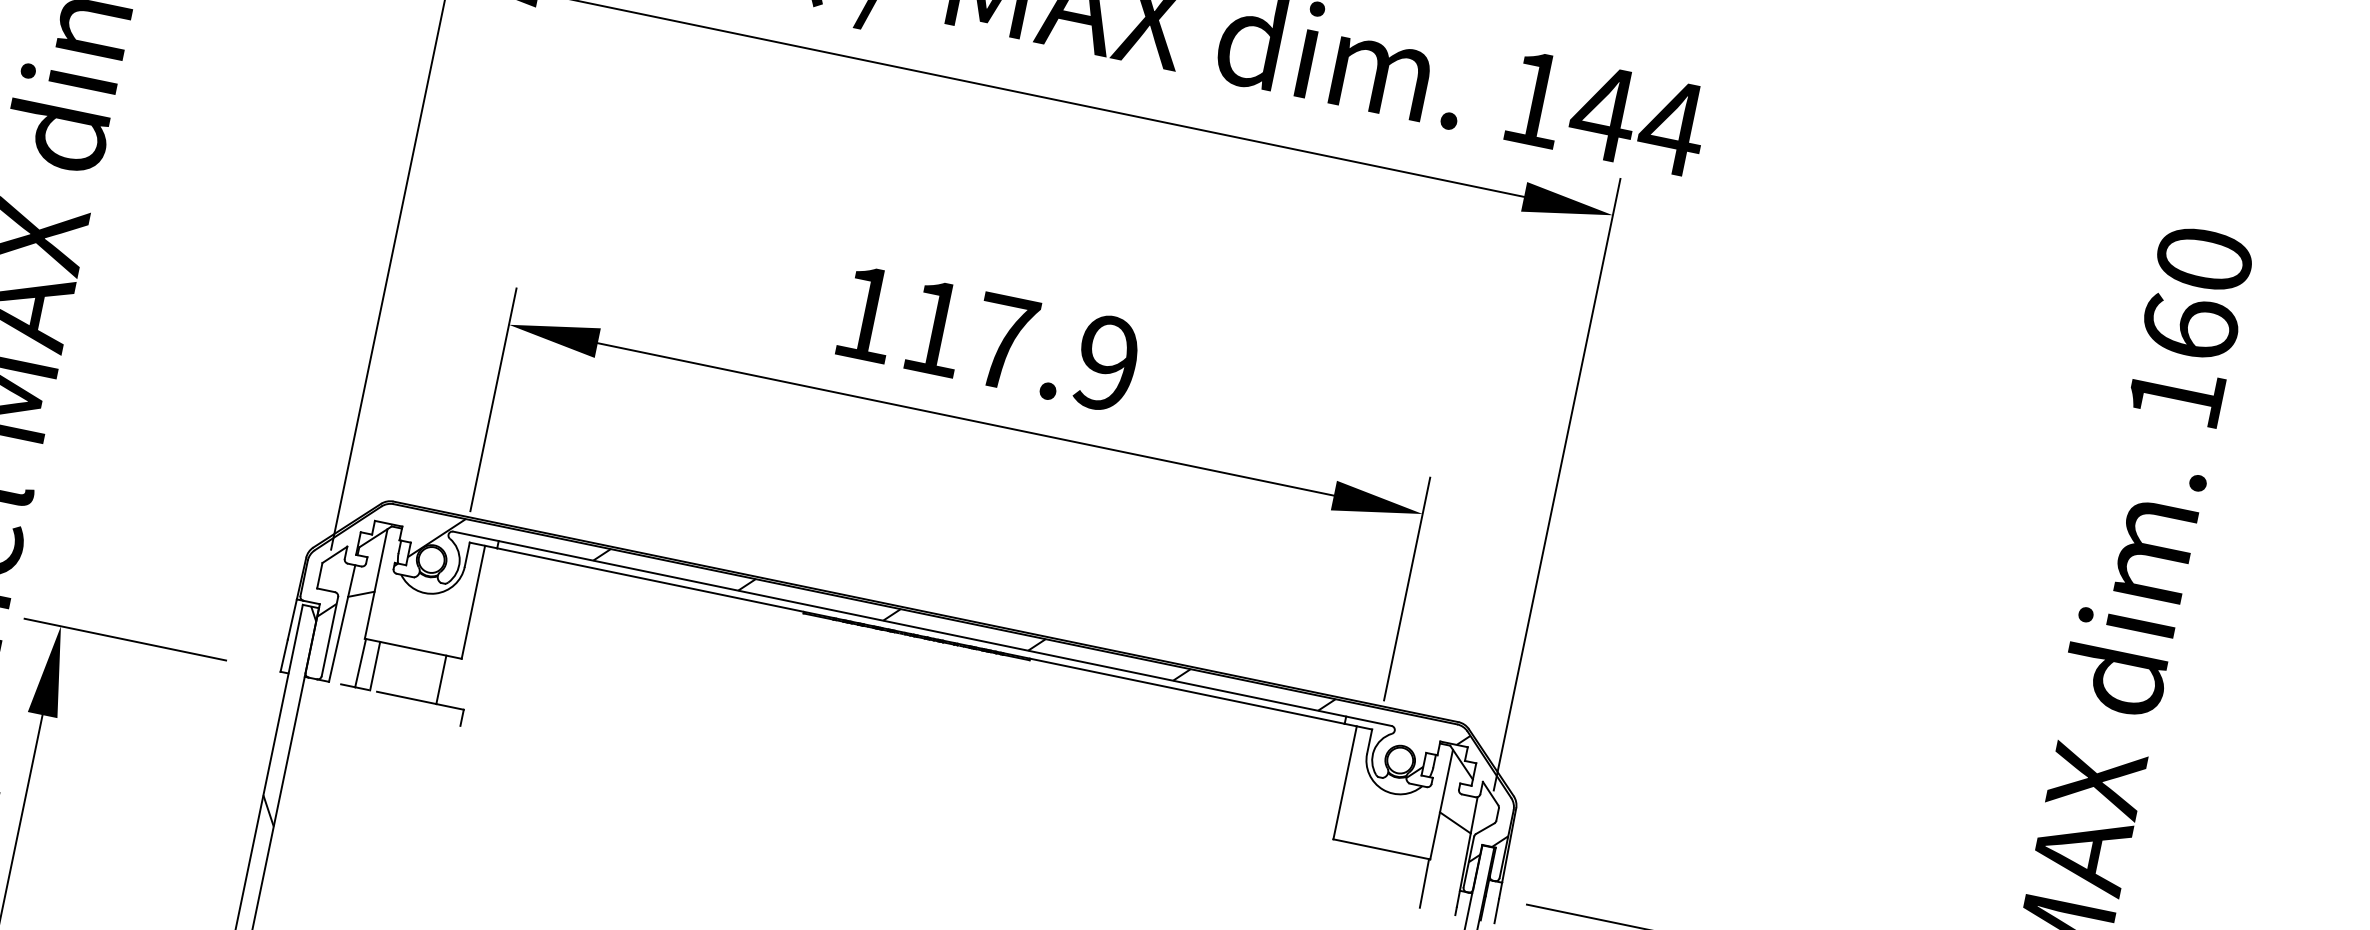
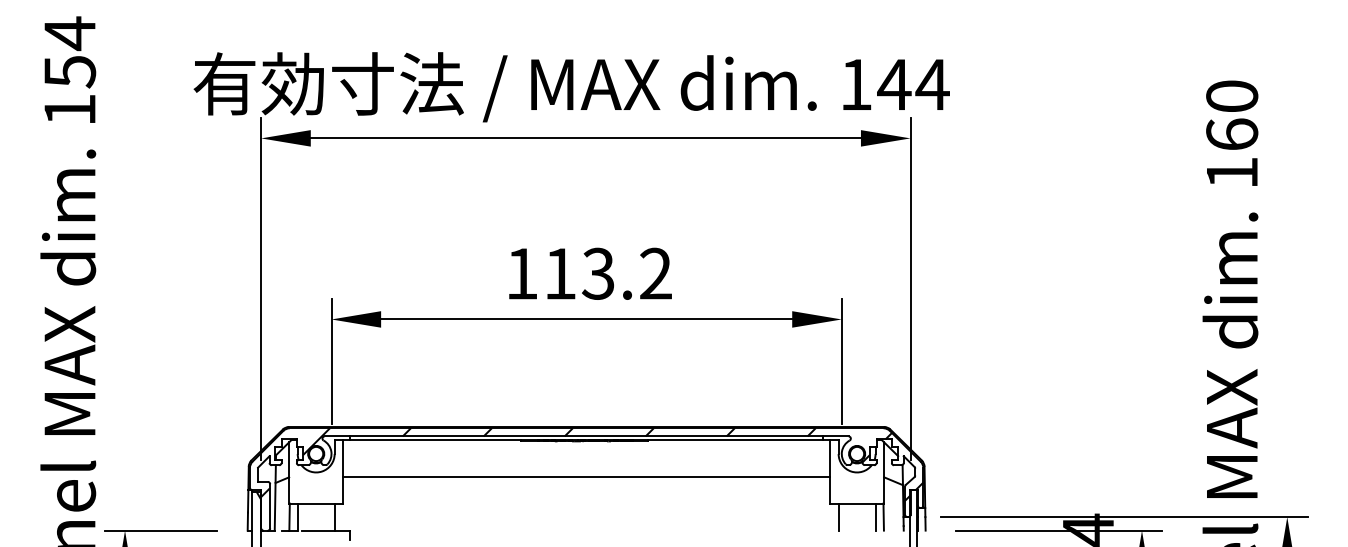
text: (1054, 351) -> (626, 273), 117.9 -> 113.2
line: (907, 700) -> (586, 476), added
line: (1343, 865) -> (838, 516), added
line: (1409, 879) -> (875, 516), added

